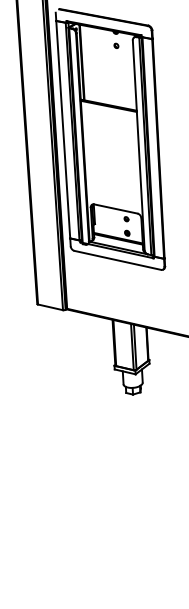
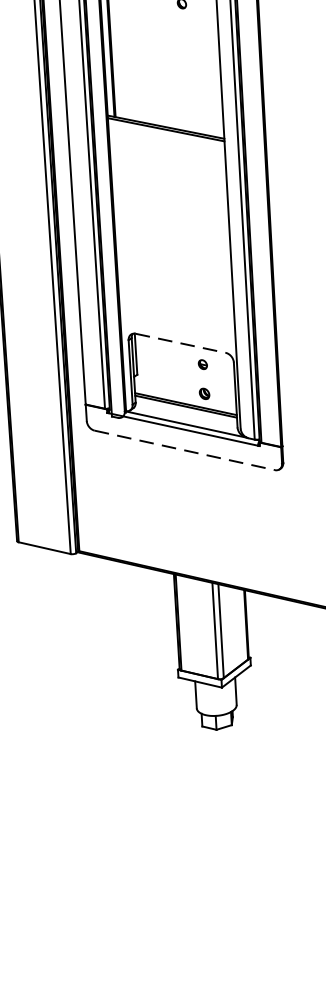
line: (116, 209) -> (182, 344), solid -> dashed
line: (118, 260) -> (186, 450), solid -> dashed

